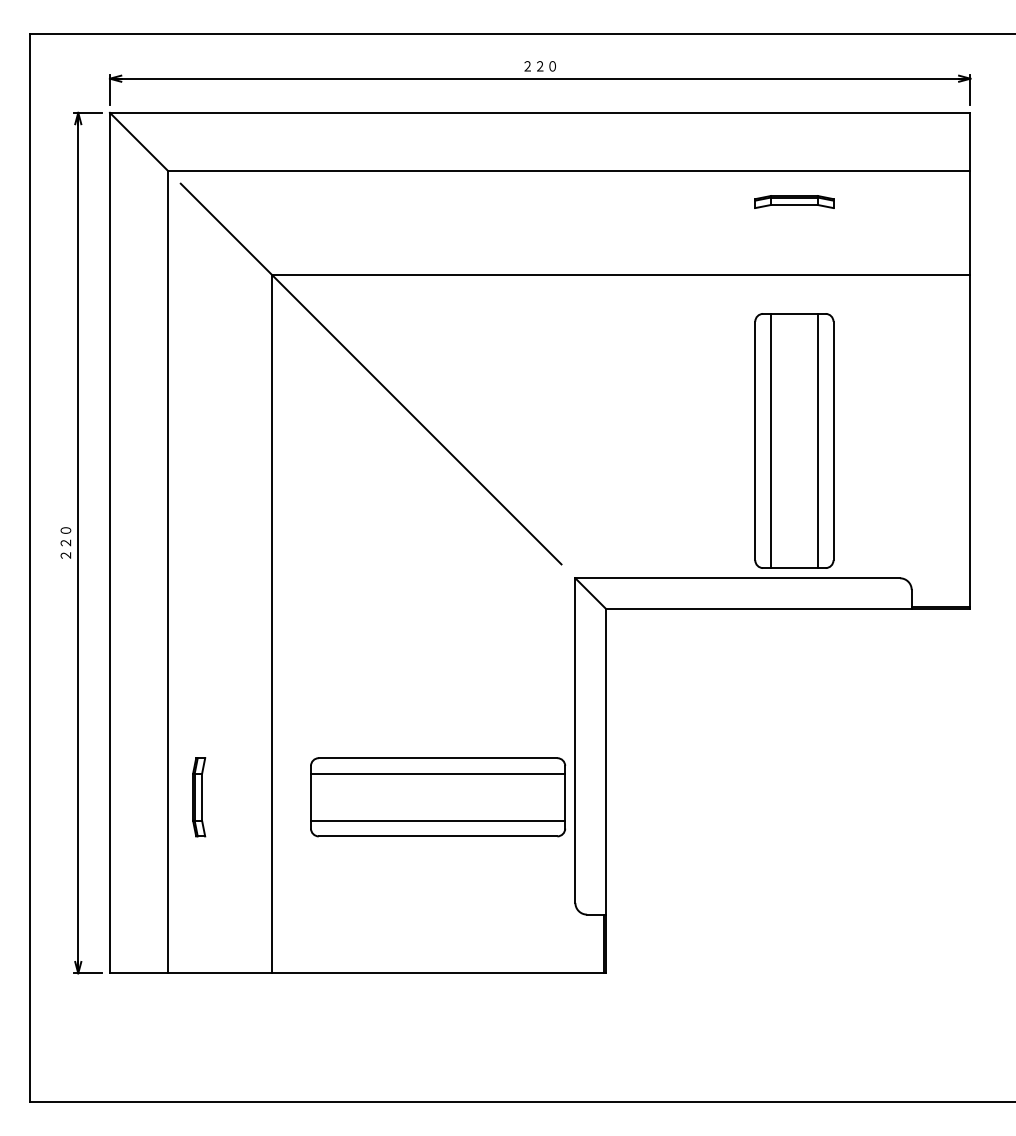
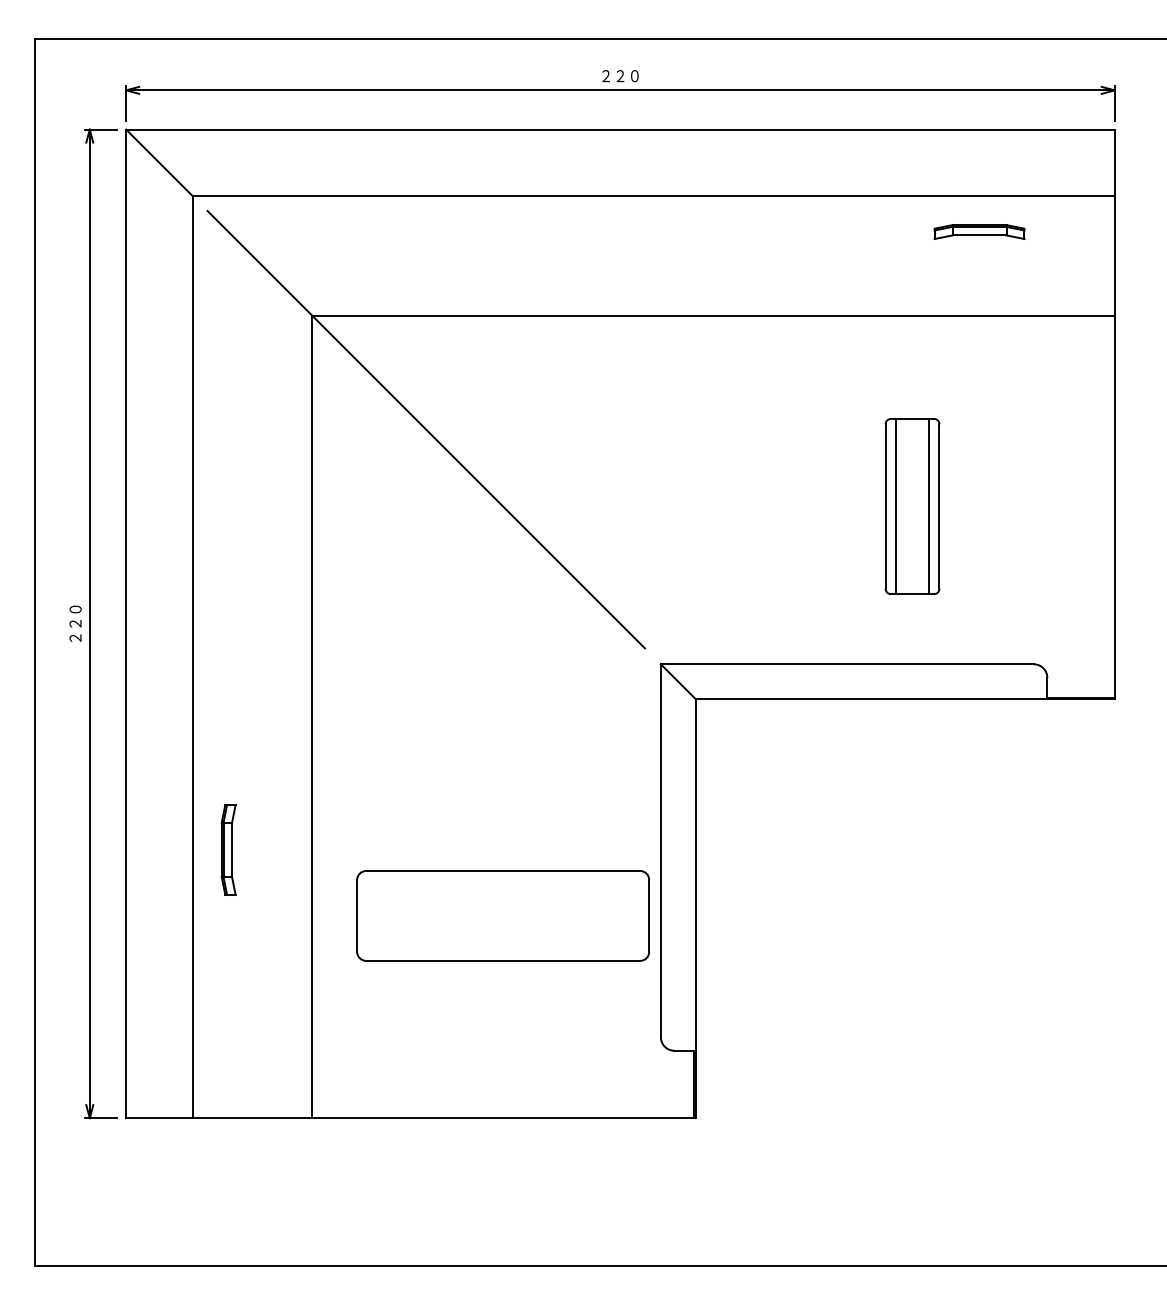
part: (794, 201) -> (979, 231), moved
part: (794, 440) -> (912, 506), size x0.6
line: (438, 773) -> (503, 888), removed
part: (199, 796) -> (228, 849), moved
line: (438, 820) -> (503, 942), removed

